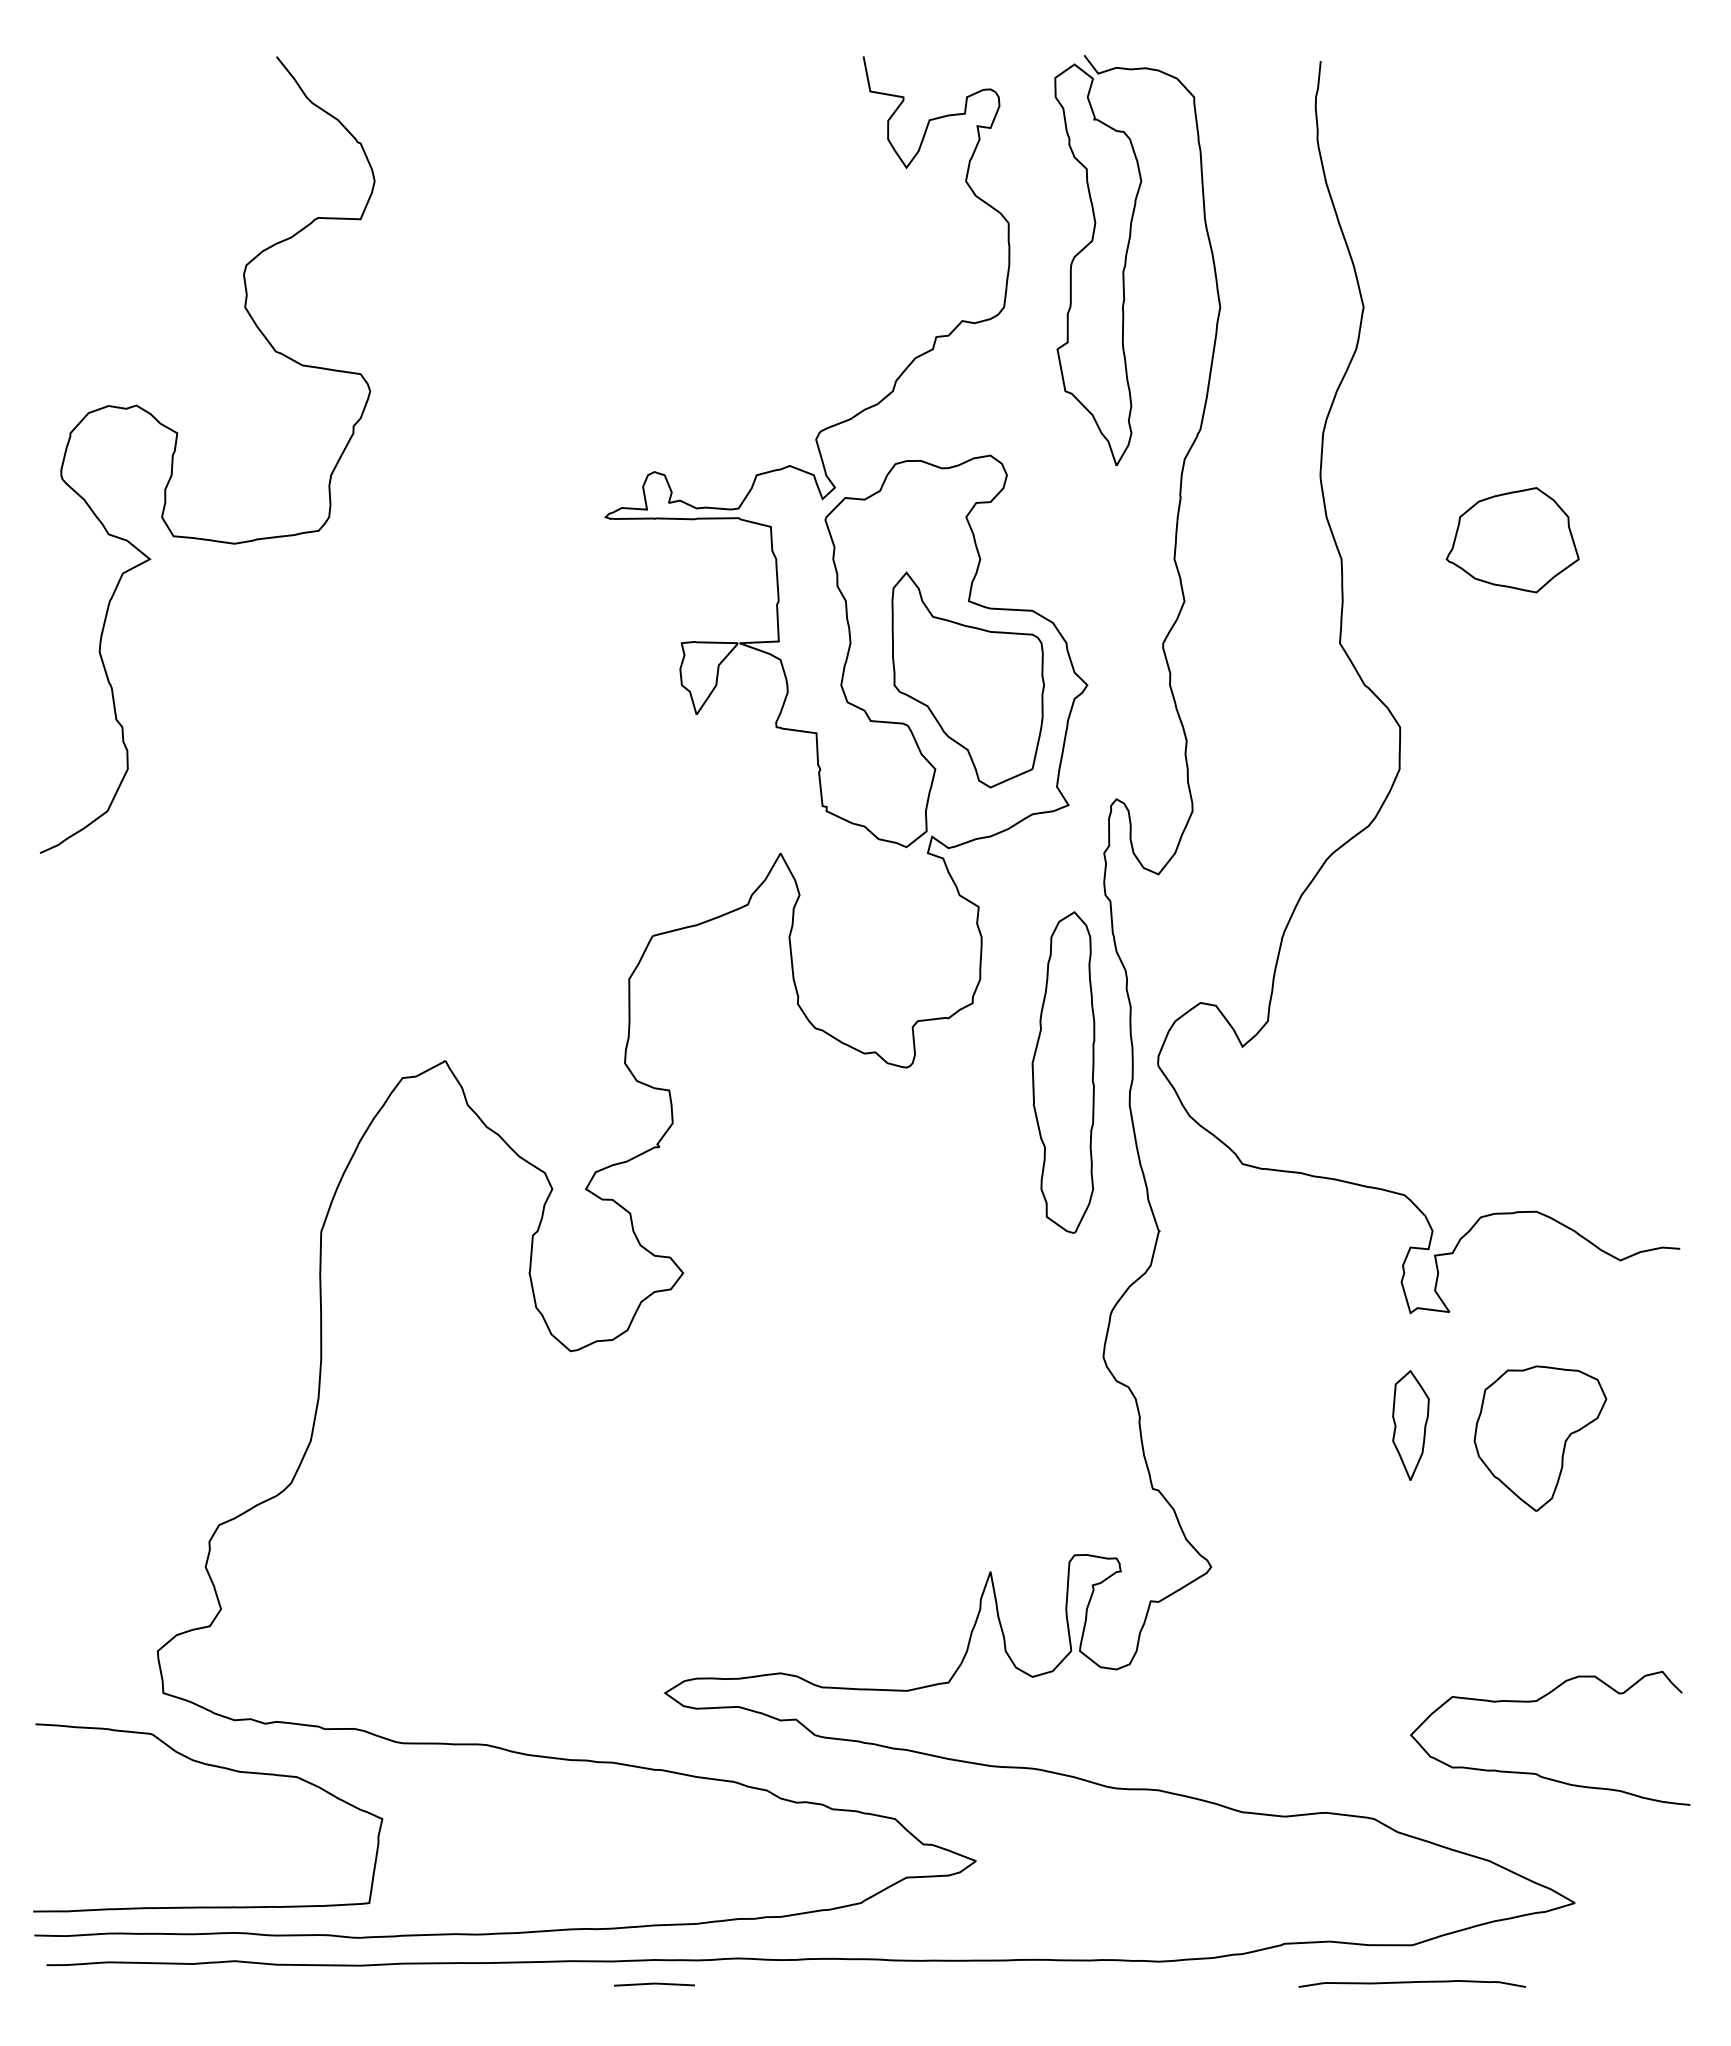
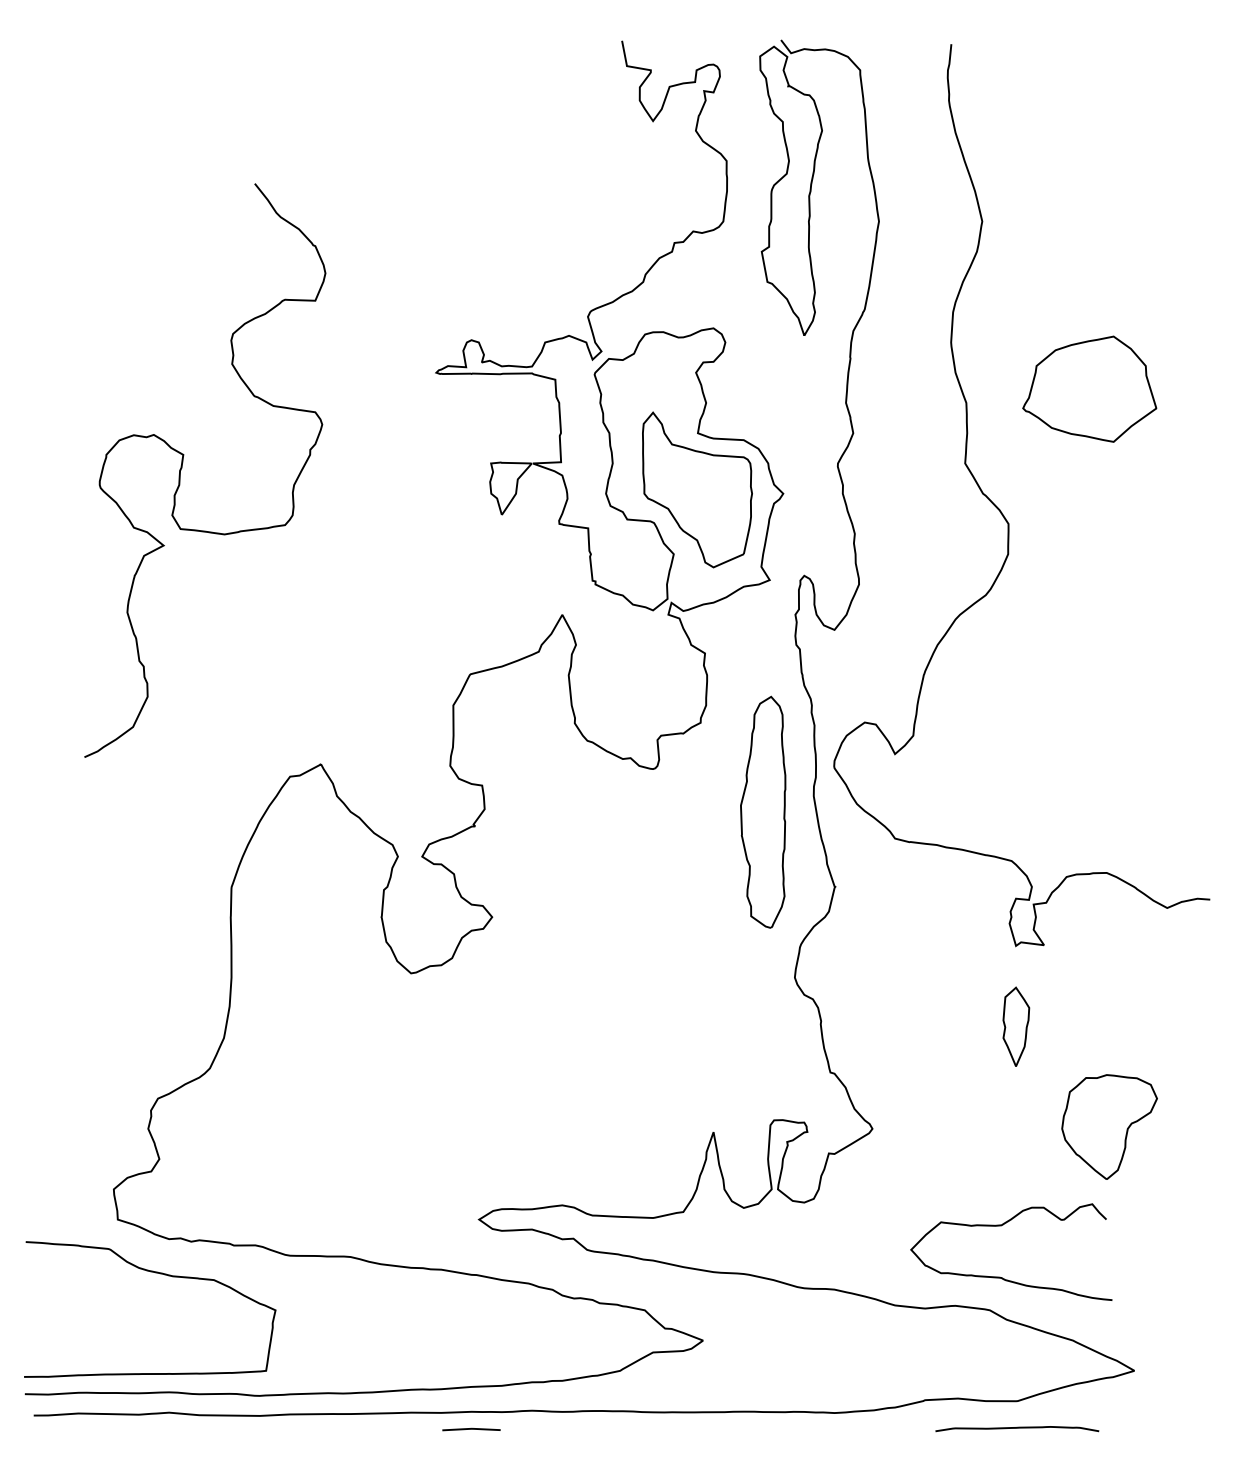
curve: (176, 448) -> (182, 465), moved
part: (1512, 540) -> (1089, 389), size x1.4
part: (1063, 1072) -> (763, 812), moved
part: (1540, 1438) -> (1109, 1126), moved
curve: (1537, 1701) -> (1002, 1225), moved

